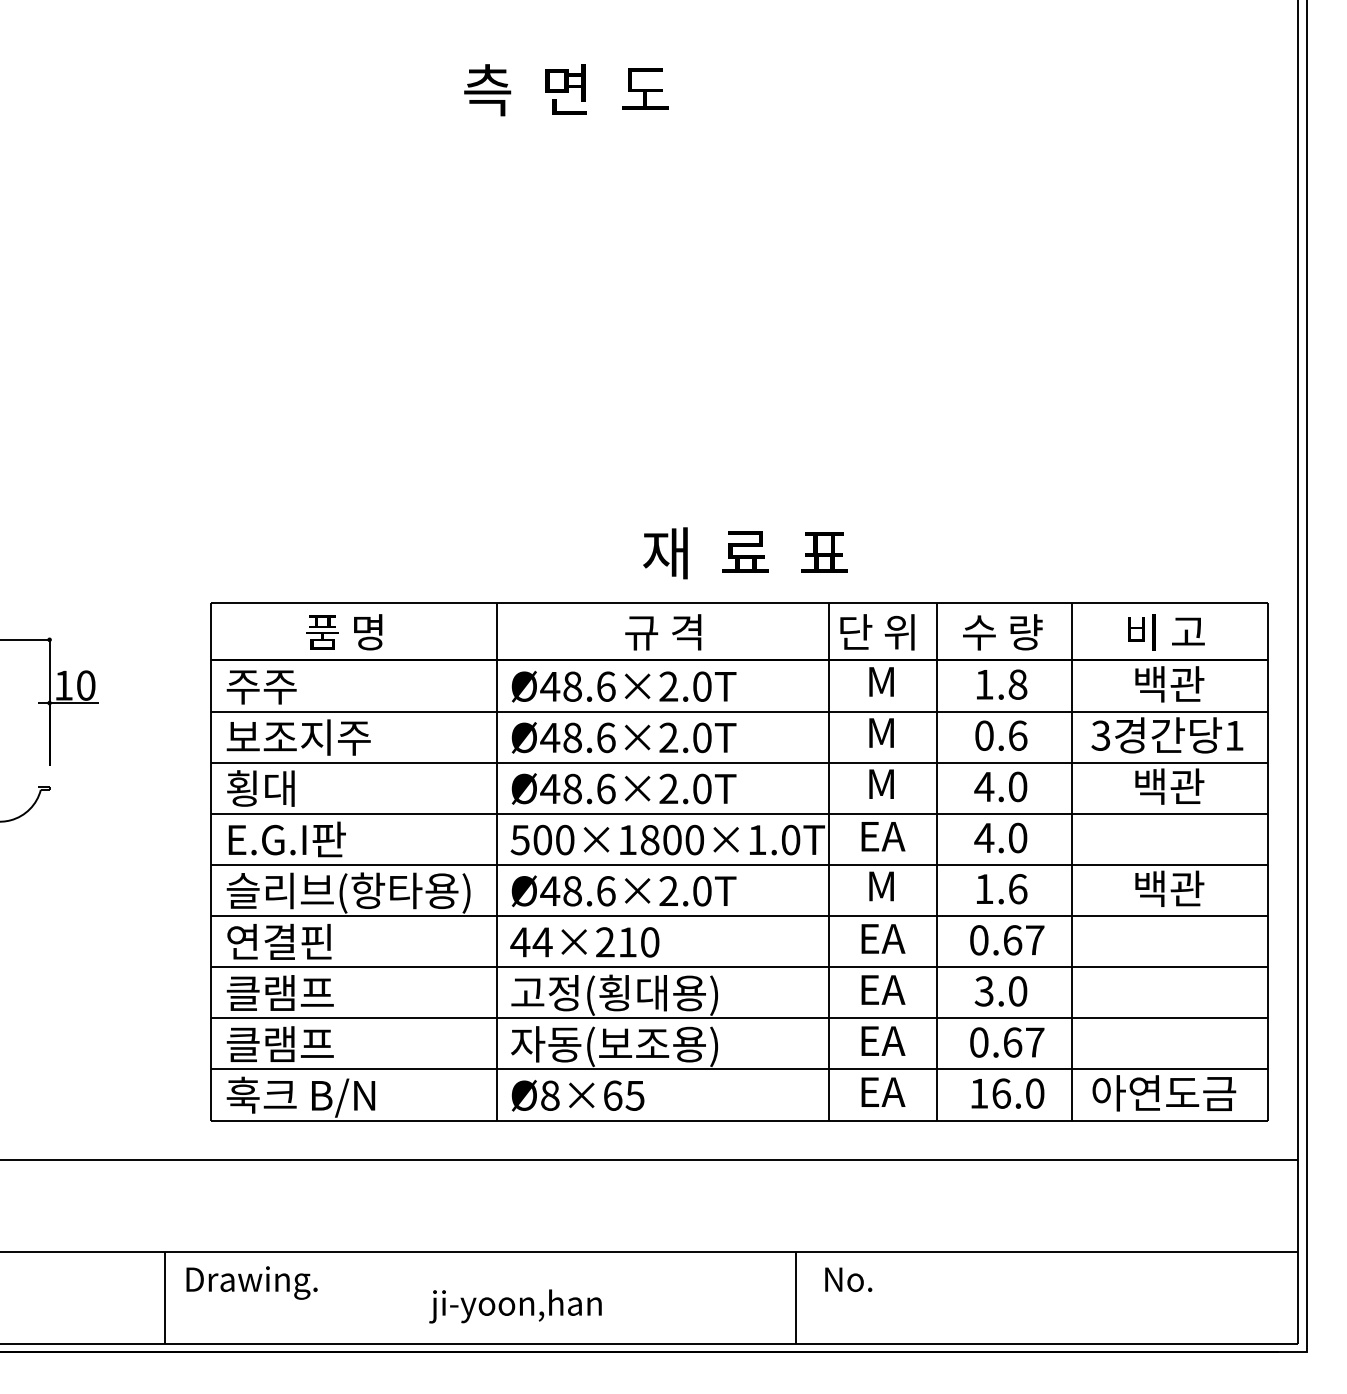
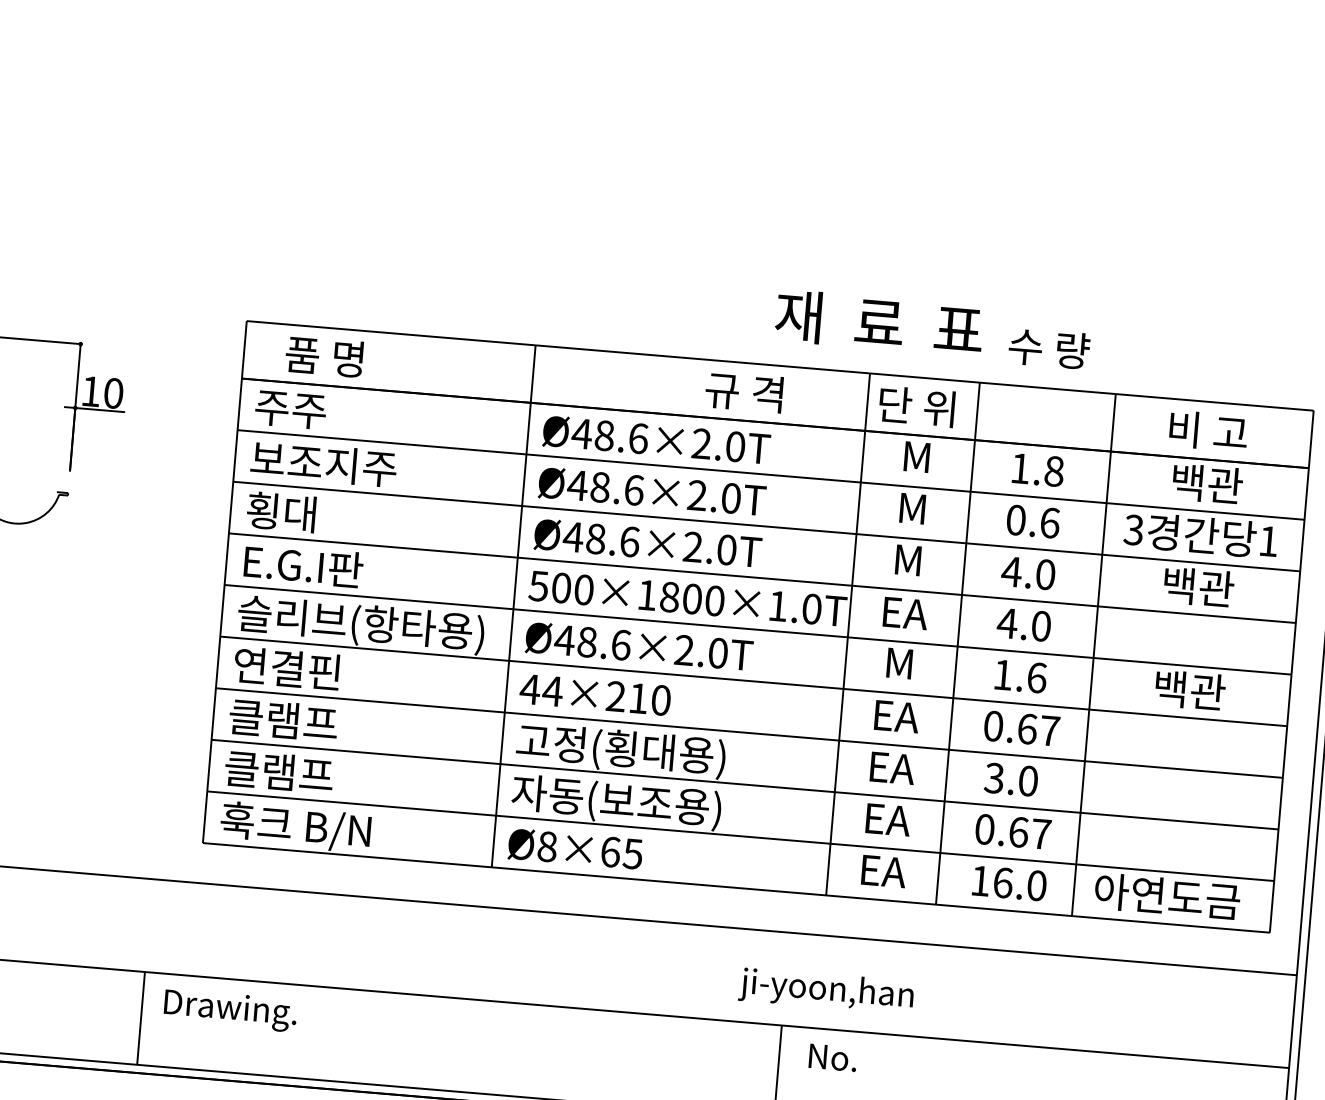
text: (745, 553) -> (879, 323), moved
text: (344, 632) -> (324, 357), moved
text: (663, 632) -> (744, 392), moved
text: (1002, 632) -> (1048, 348), moved
text: (515, 1306) -> (826, 990), moved

